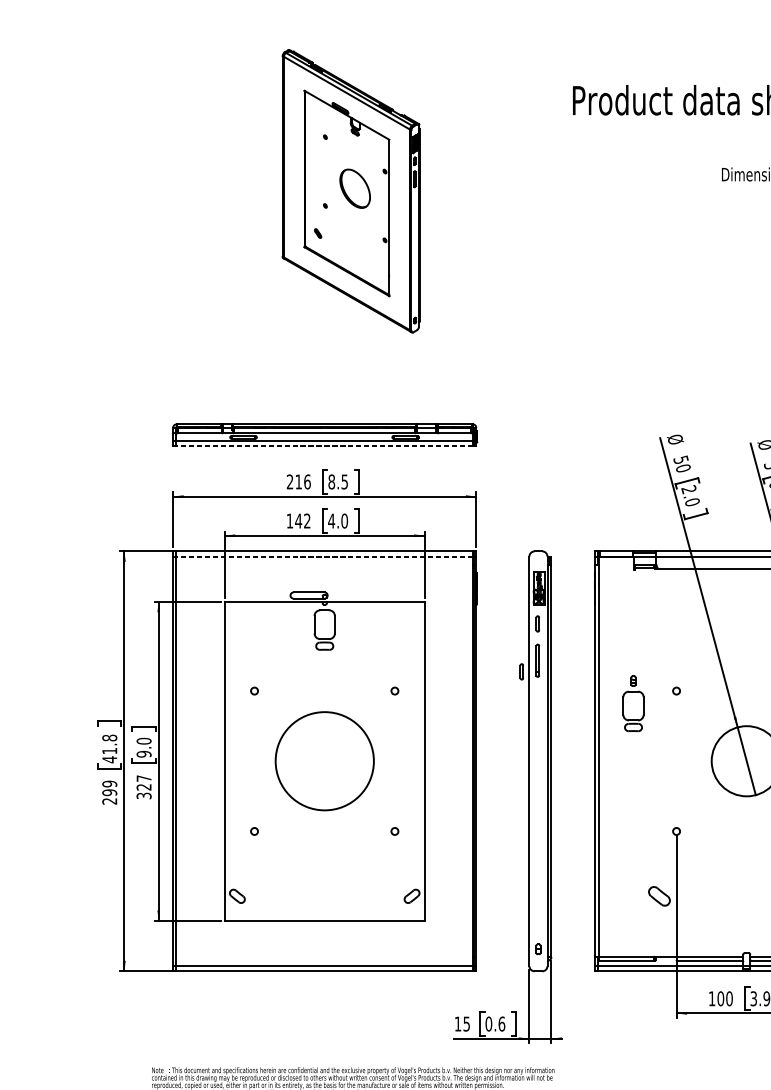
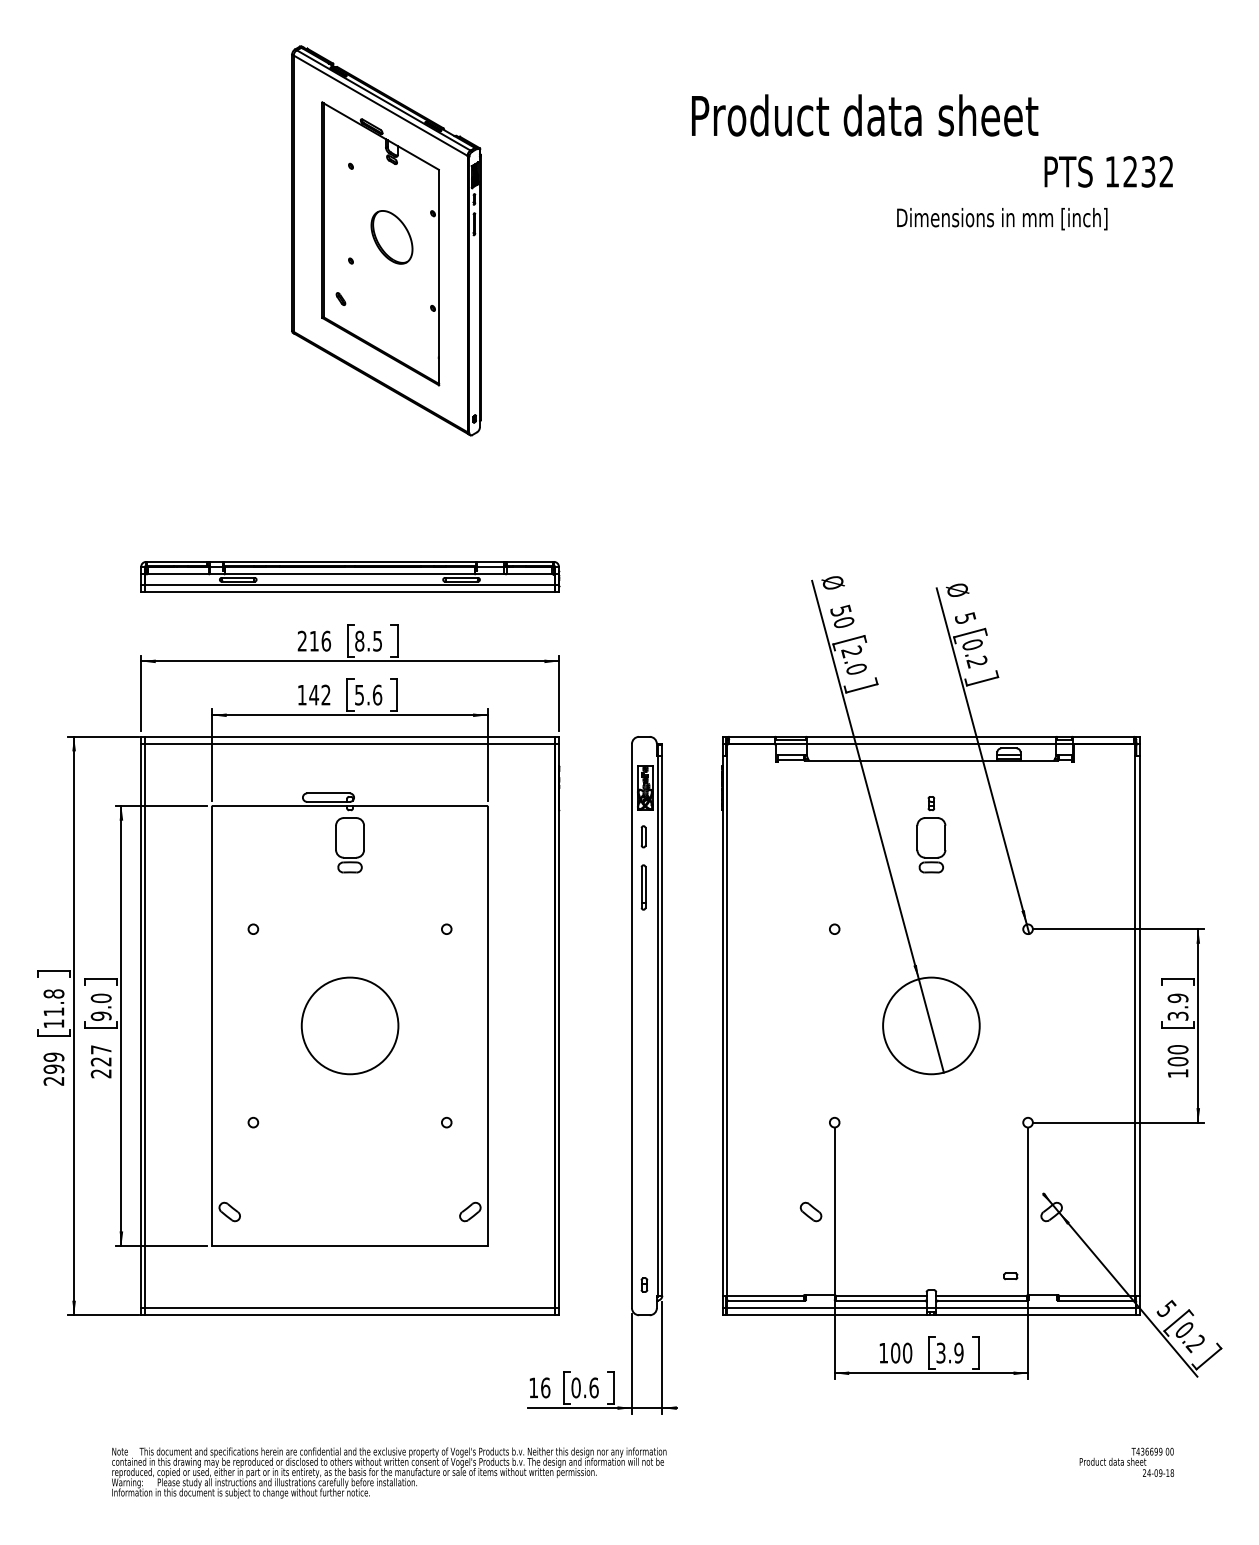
line: (324, 446) -> (349, 592), dashed -> solid
text: (338, 520) -> (368, 694), 4.0 -> 5.6
line: (324, 556) -> (349, 743), dashed -> solid
part: (521, 671) -> (621, 902), removed
part: (633, 703) -> (931, 834), moved
text: (109, 759) -> (53, 1023), 41.8 -> 11.8
circle: (324, 760) -> (349, 1025), size x0.71
text: (144, 795) -> (101, 1073), 327 -> 227
part: (659, 895) -> (810, 1211), size x0.71
text: (466, 1023) -> (545, 1387), 15 -> 16

